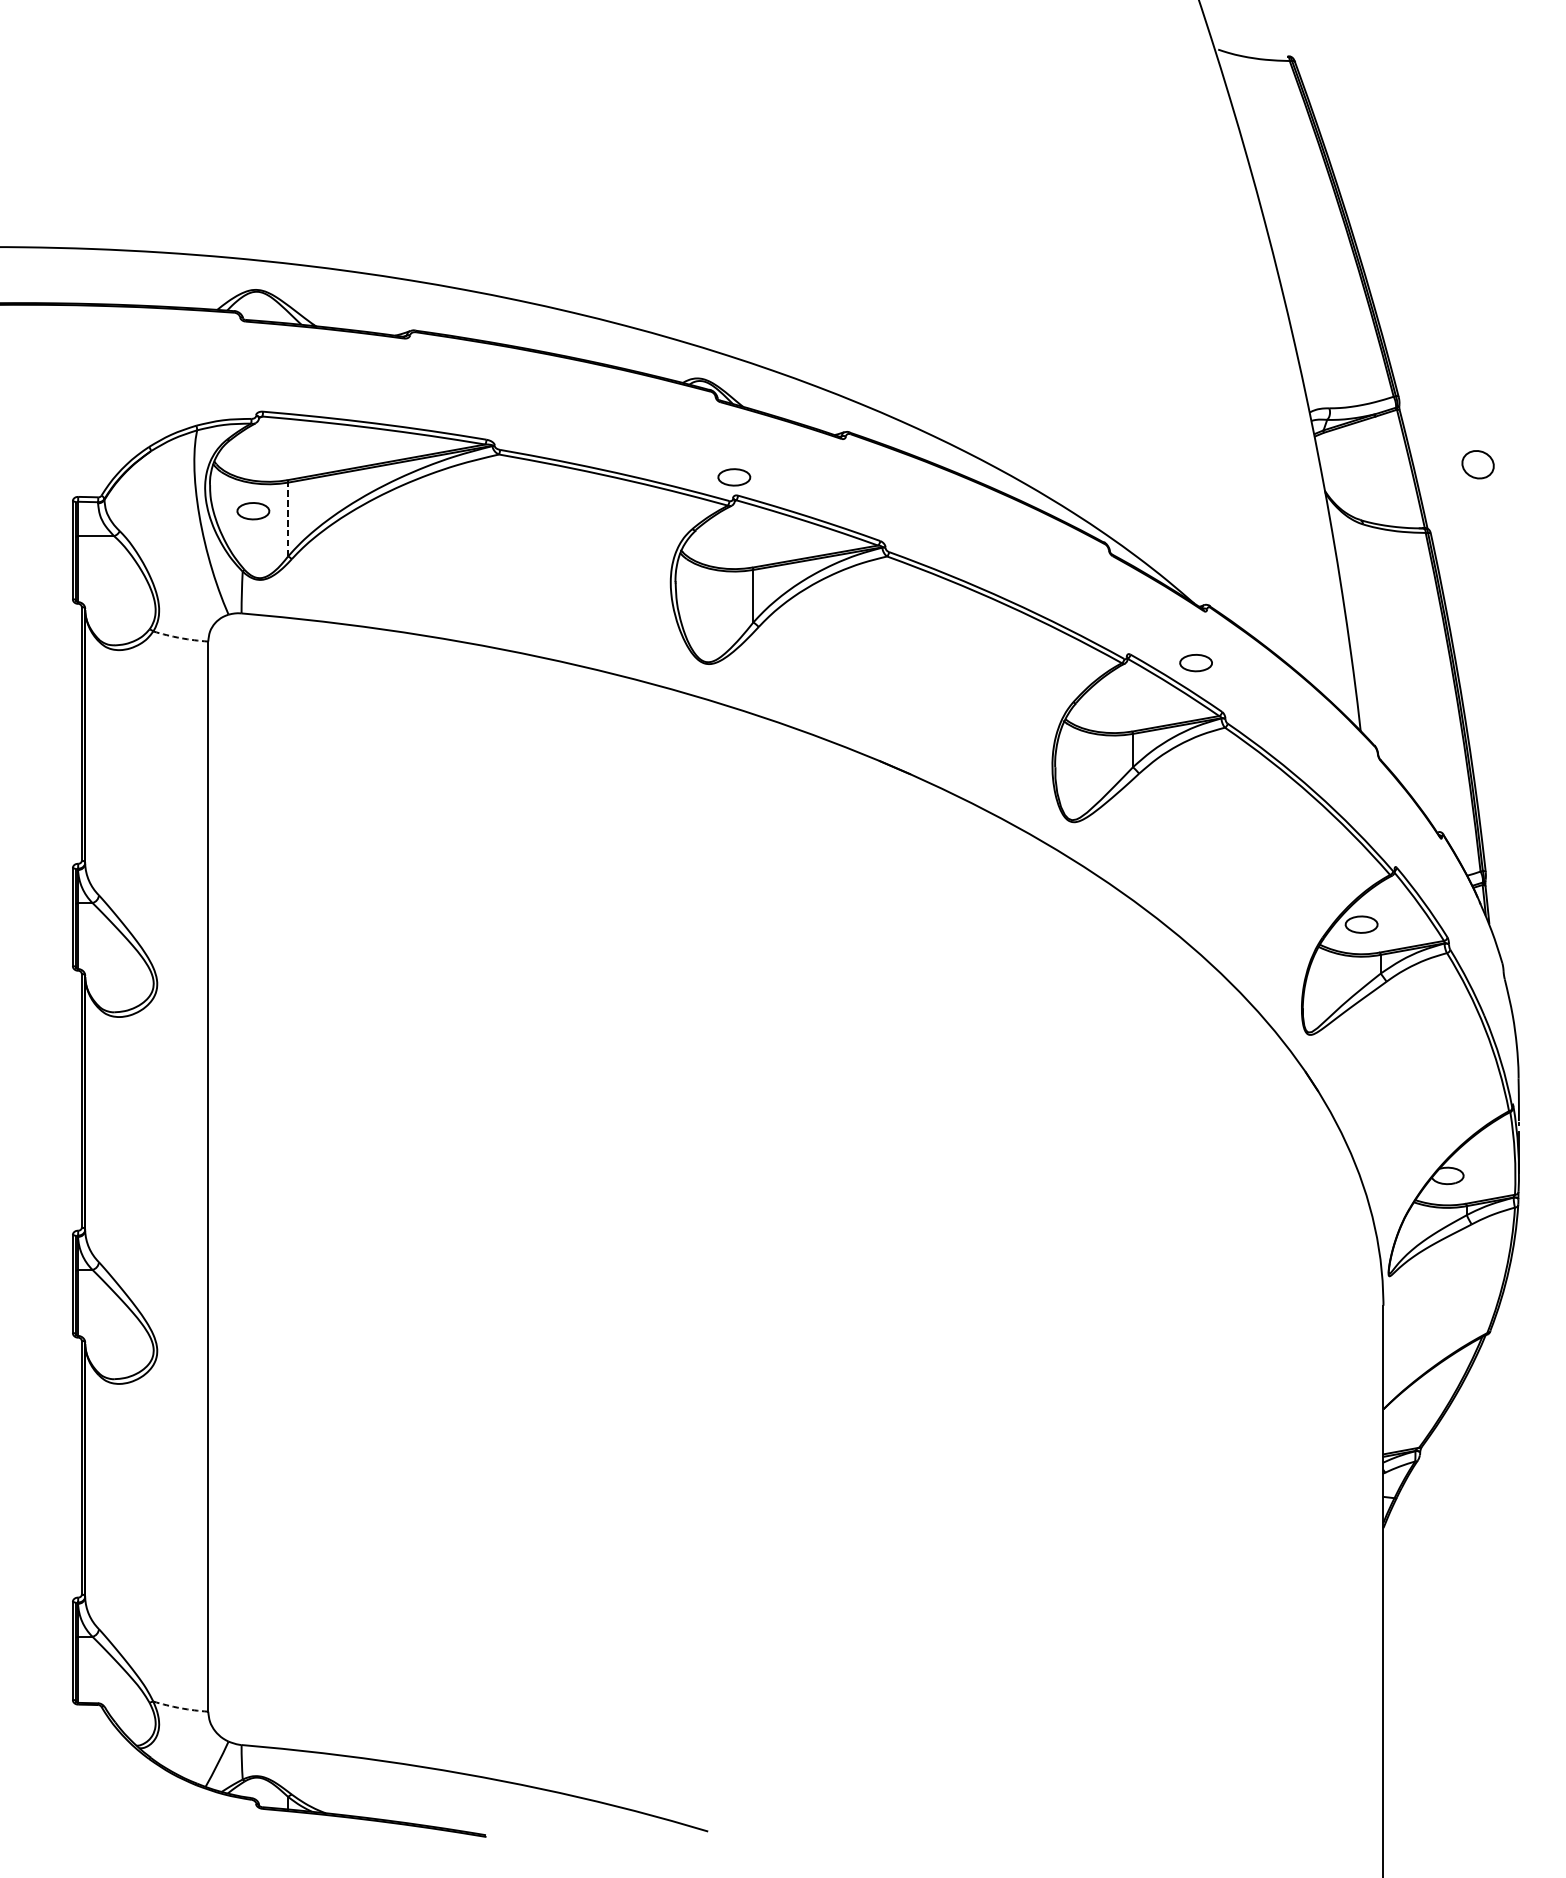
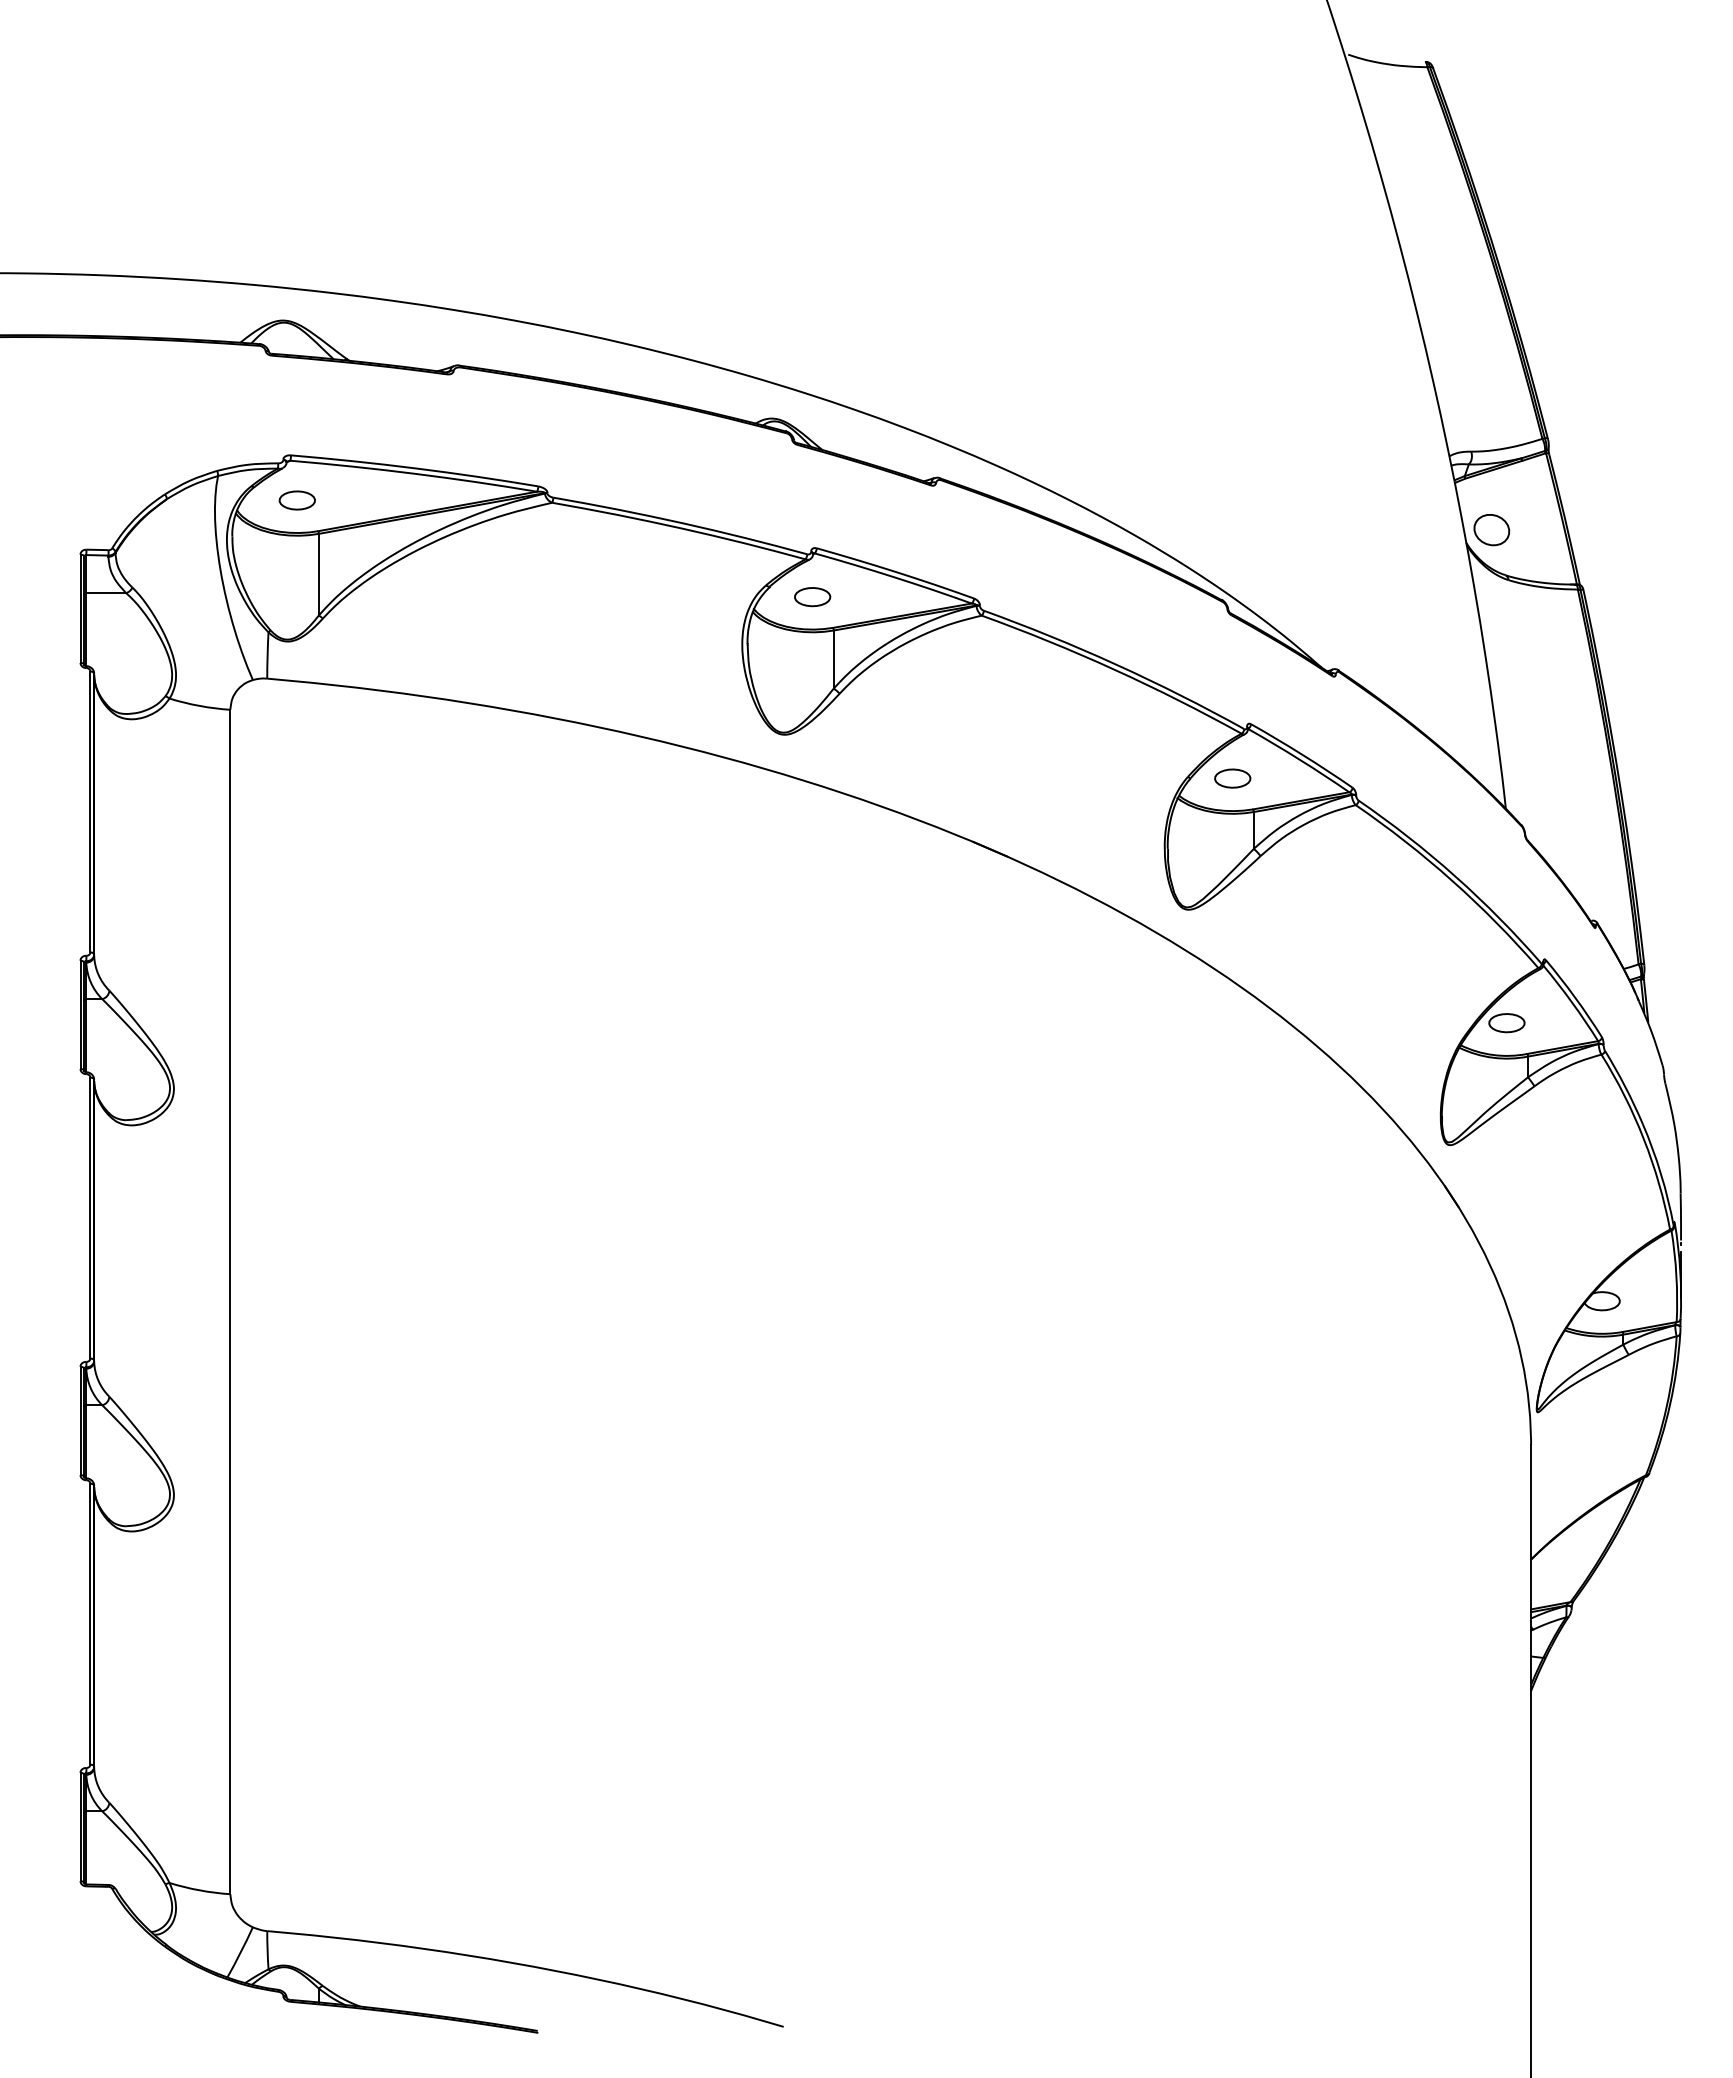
part: (1477, 465) -> (1491, 530), moved
part: (734, 477) -> (812, 597), moved
part: (252, 511) -> (296, 500), moved
line: (287, 519) -> (318, 574), dashed -> solid
arc: (180, 637) -> (199, 705), dashed -> solid
part: (1195, 662) -> (1232, 778), moved
arc: (180, 1708) -> (199, 1890), dashed -> solid

